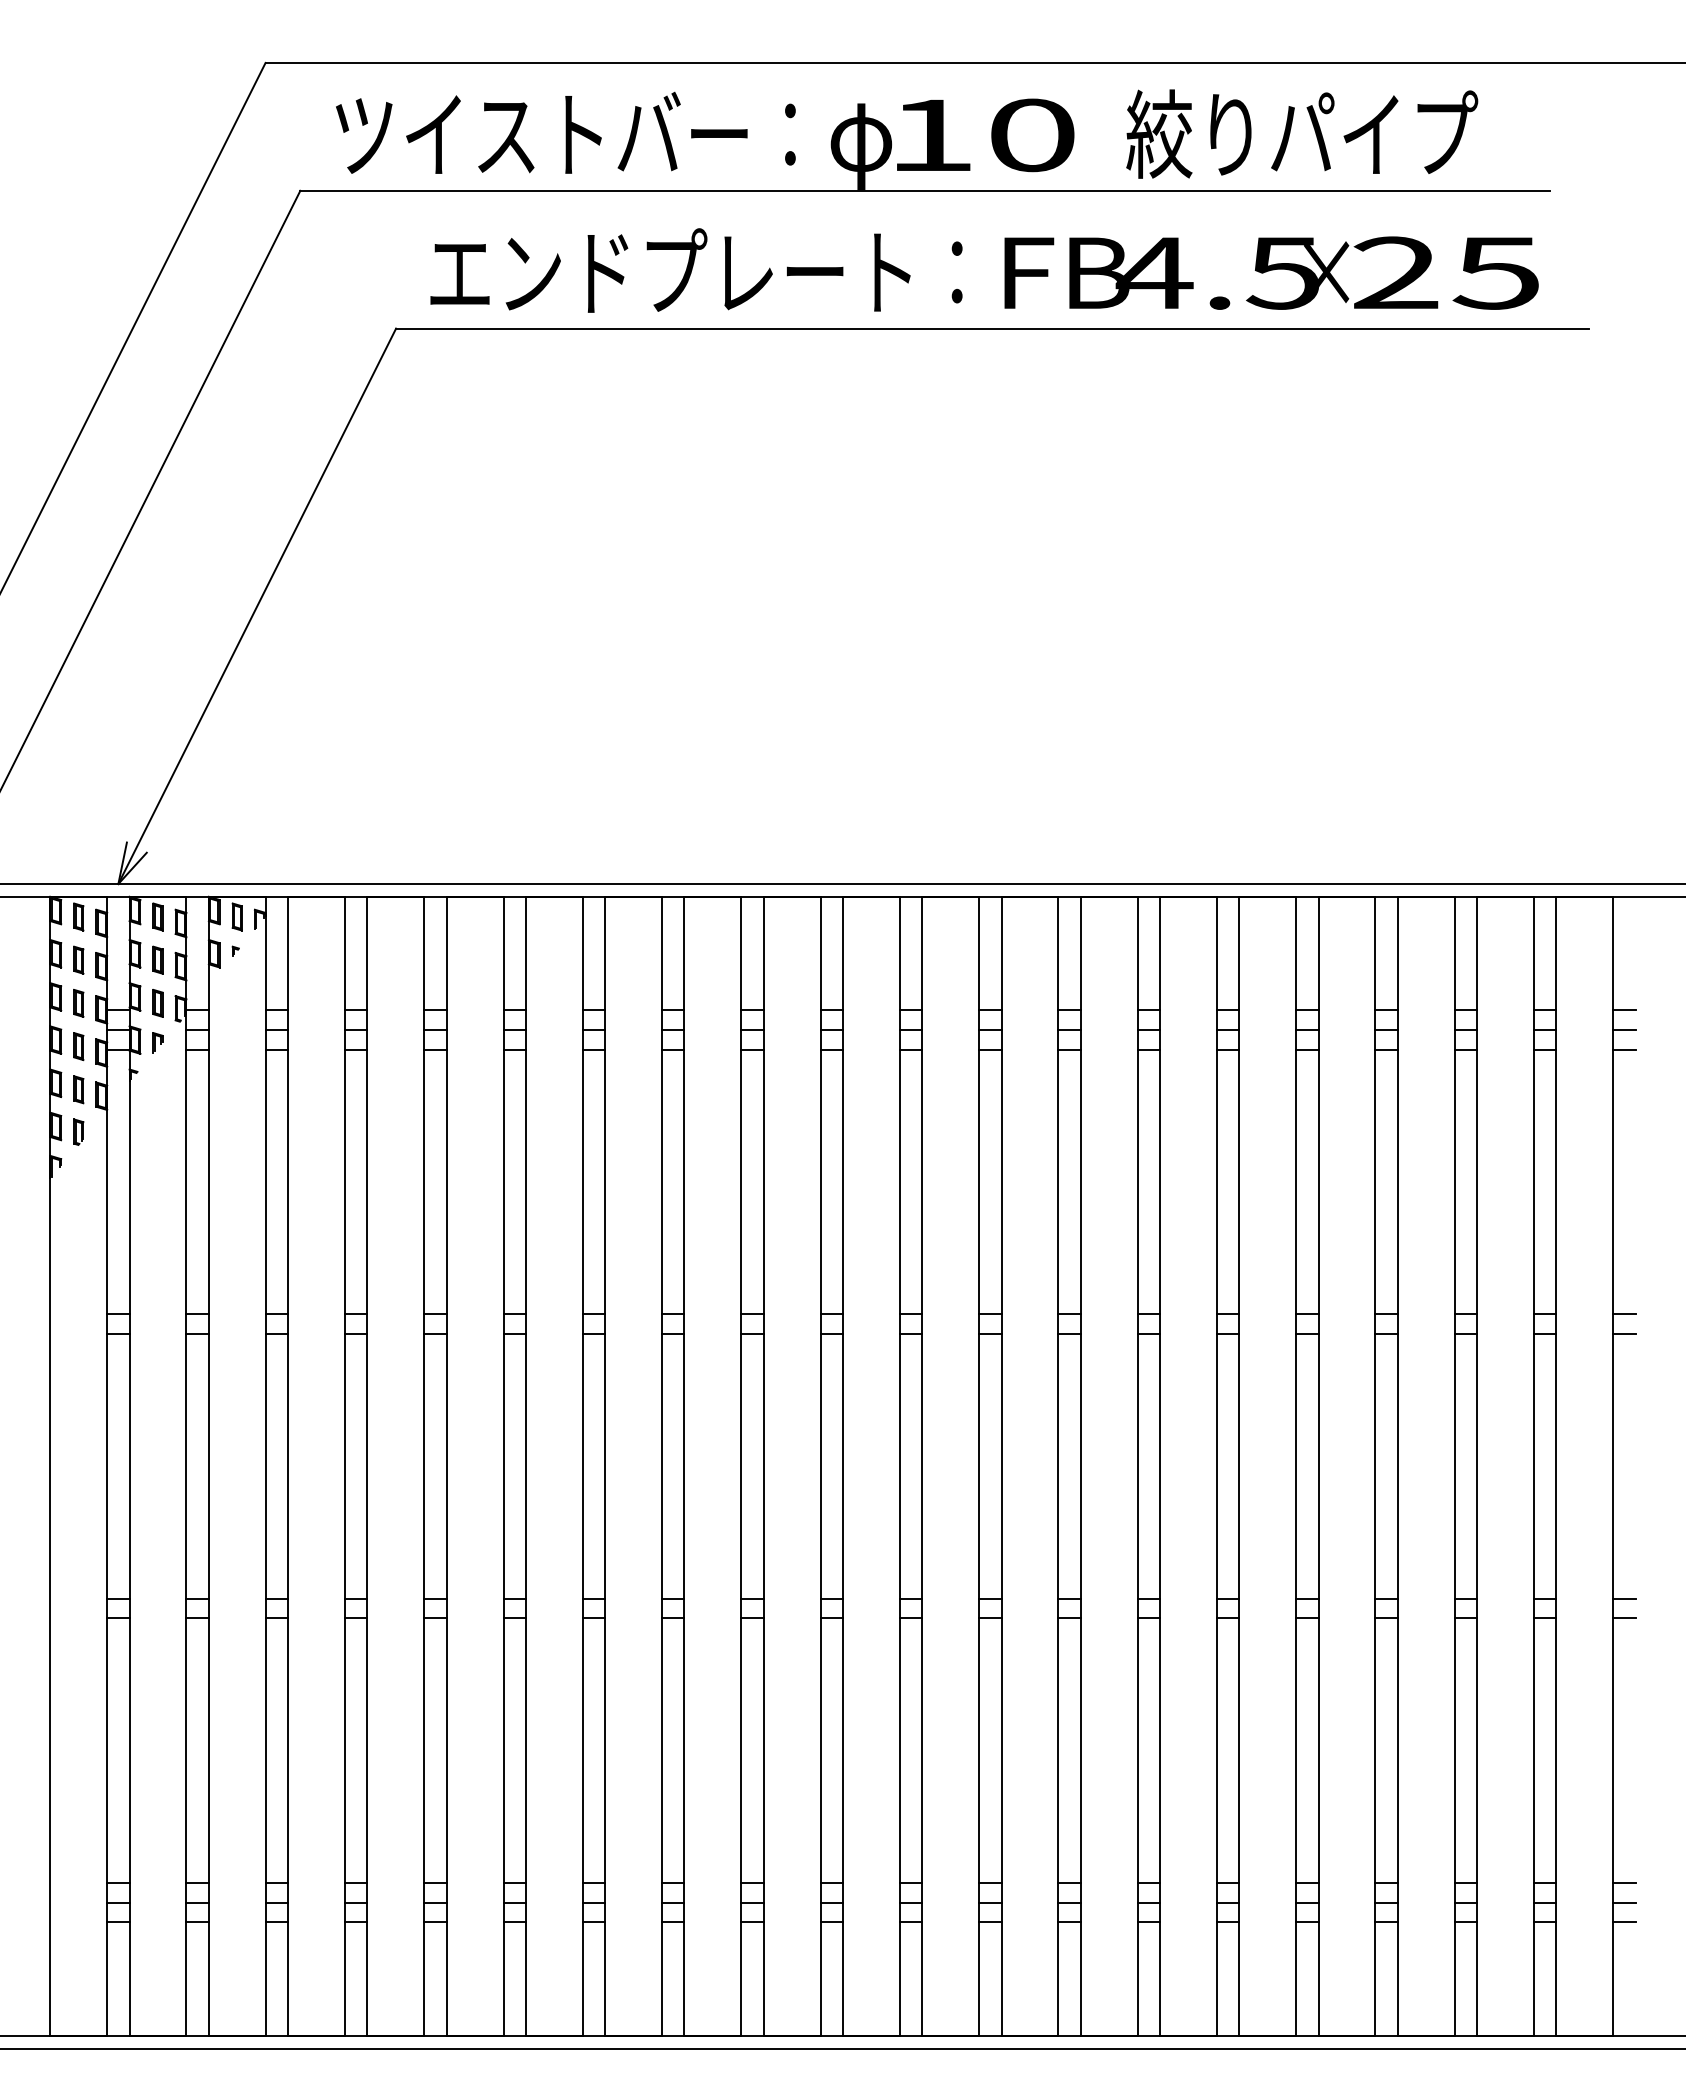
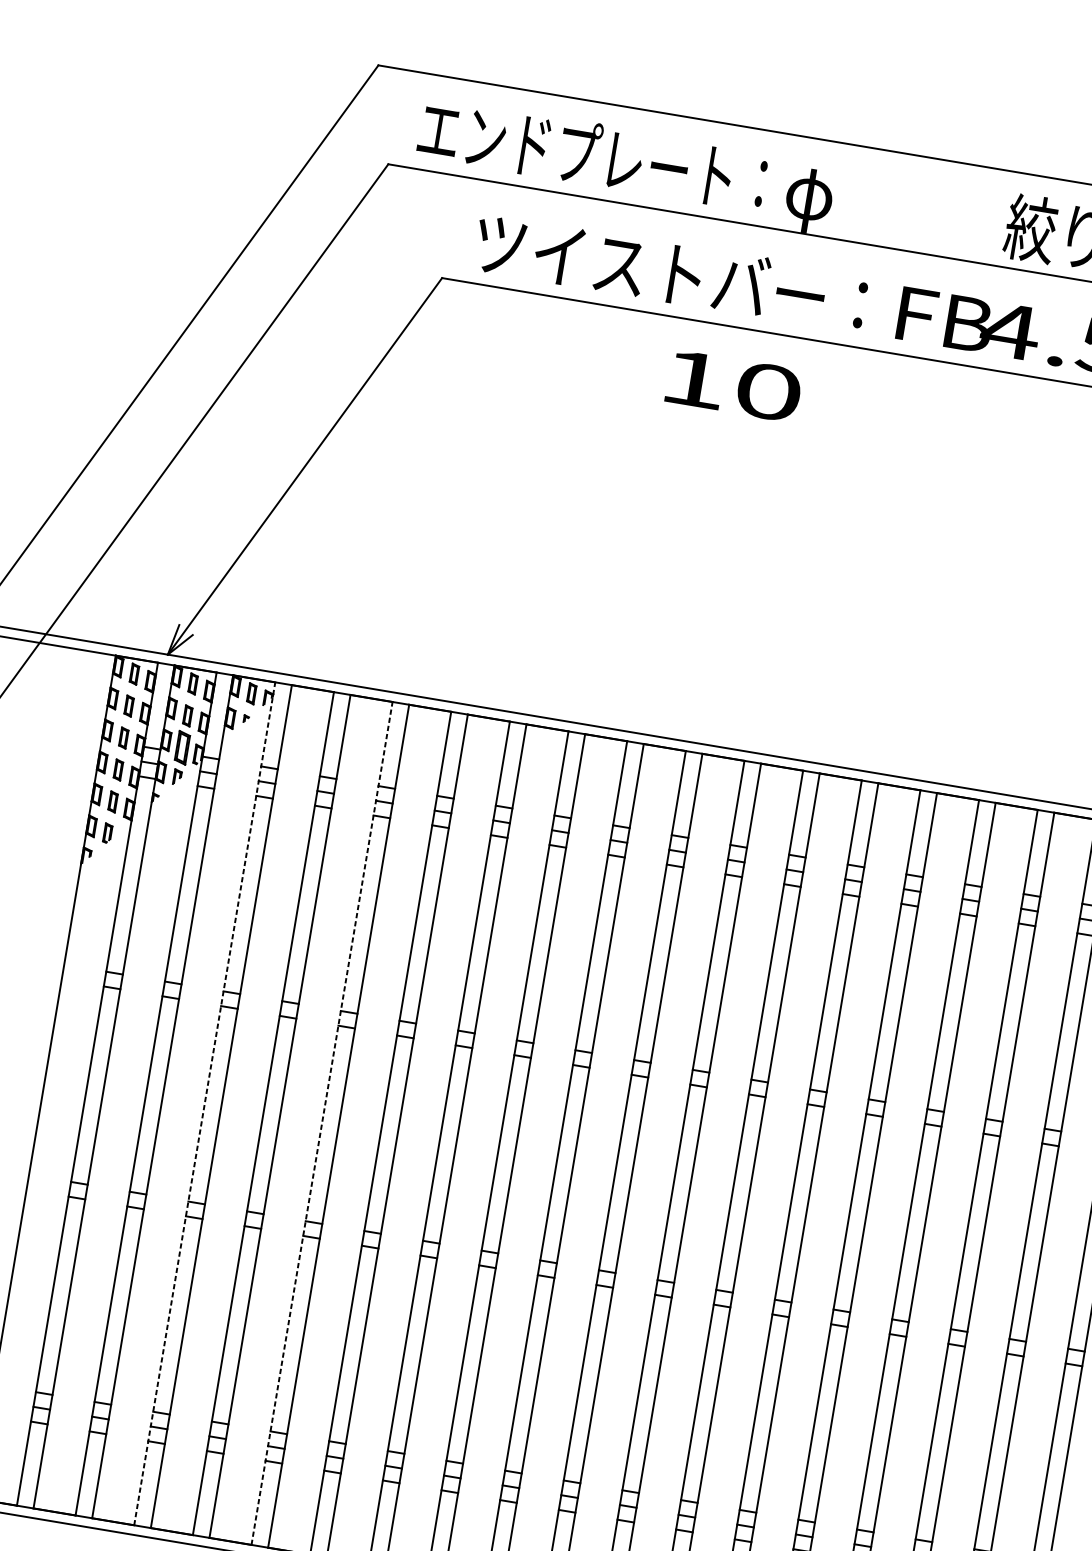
text: (566, 132) -> (592, 154), ツイストバー： -> エンドプレート：
text: (985, 135) -> (733, 386), moved
text: (696, 270) -> (671, 272), エンドプレート： -> ツイストバー：
part: (157, 1003) -> (182, 747), size x1.6
line: (265, 1466) -> (204, 1103), solid -> dashed
line: (424, 1466) -> (322, 1123), solid -> dashed

